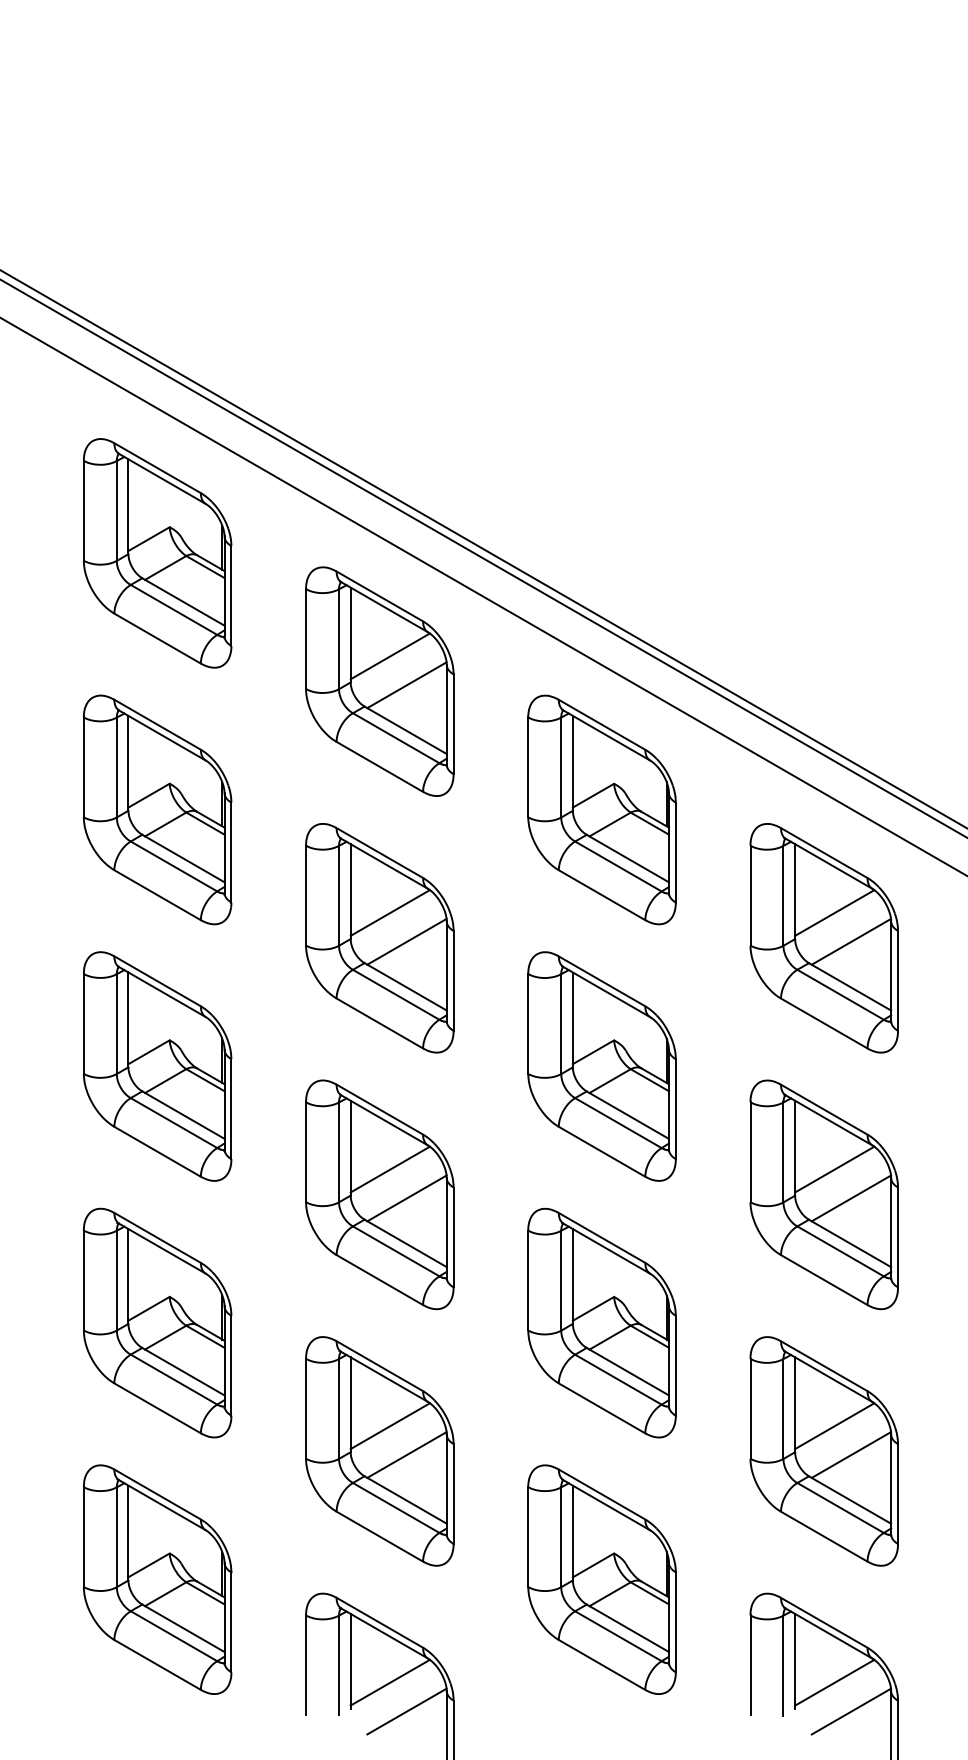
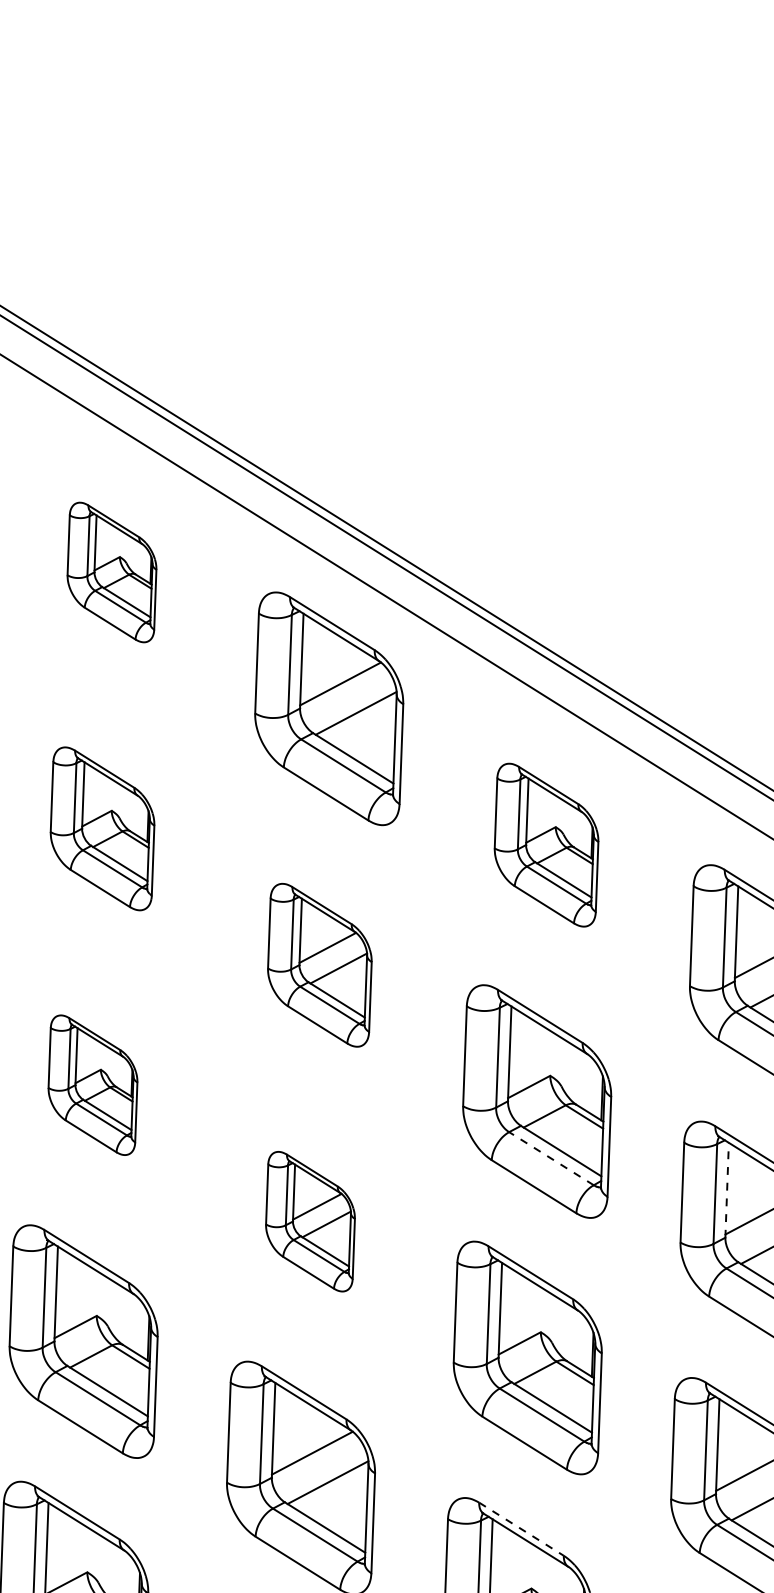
part: (157, 553) -> (111, 572), size x0.6
part: (157, 809) -> (102, 828), size x0.7
part: (601, 809) -> (546, 844), size x0.7
part: (379, 938) -> (319, 965), size x0.7
part: (157, 1066) -> (92, 1085), size x0.6
line: (618, 1123) -> (551, 1159), solid -> dashed
line: (795, 1147) -> (727, 1189), solid -> dashed
part: (379, 1194) -> (310, 1221), size x0.6
line: (602, 1494) -> (521, 1529), solid -> dashed

